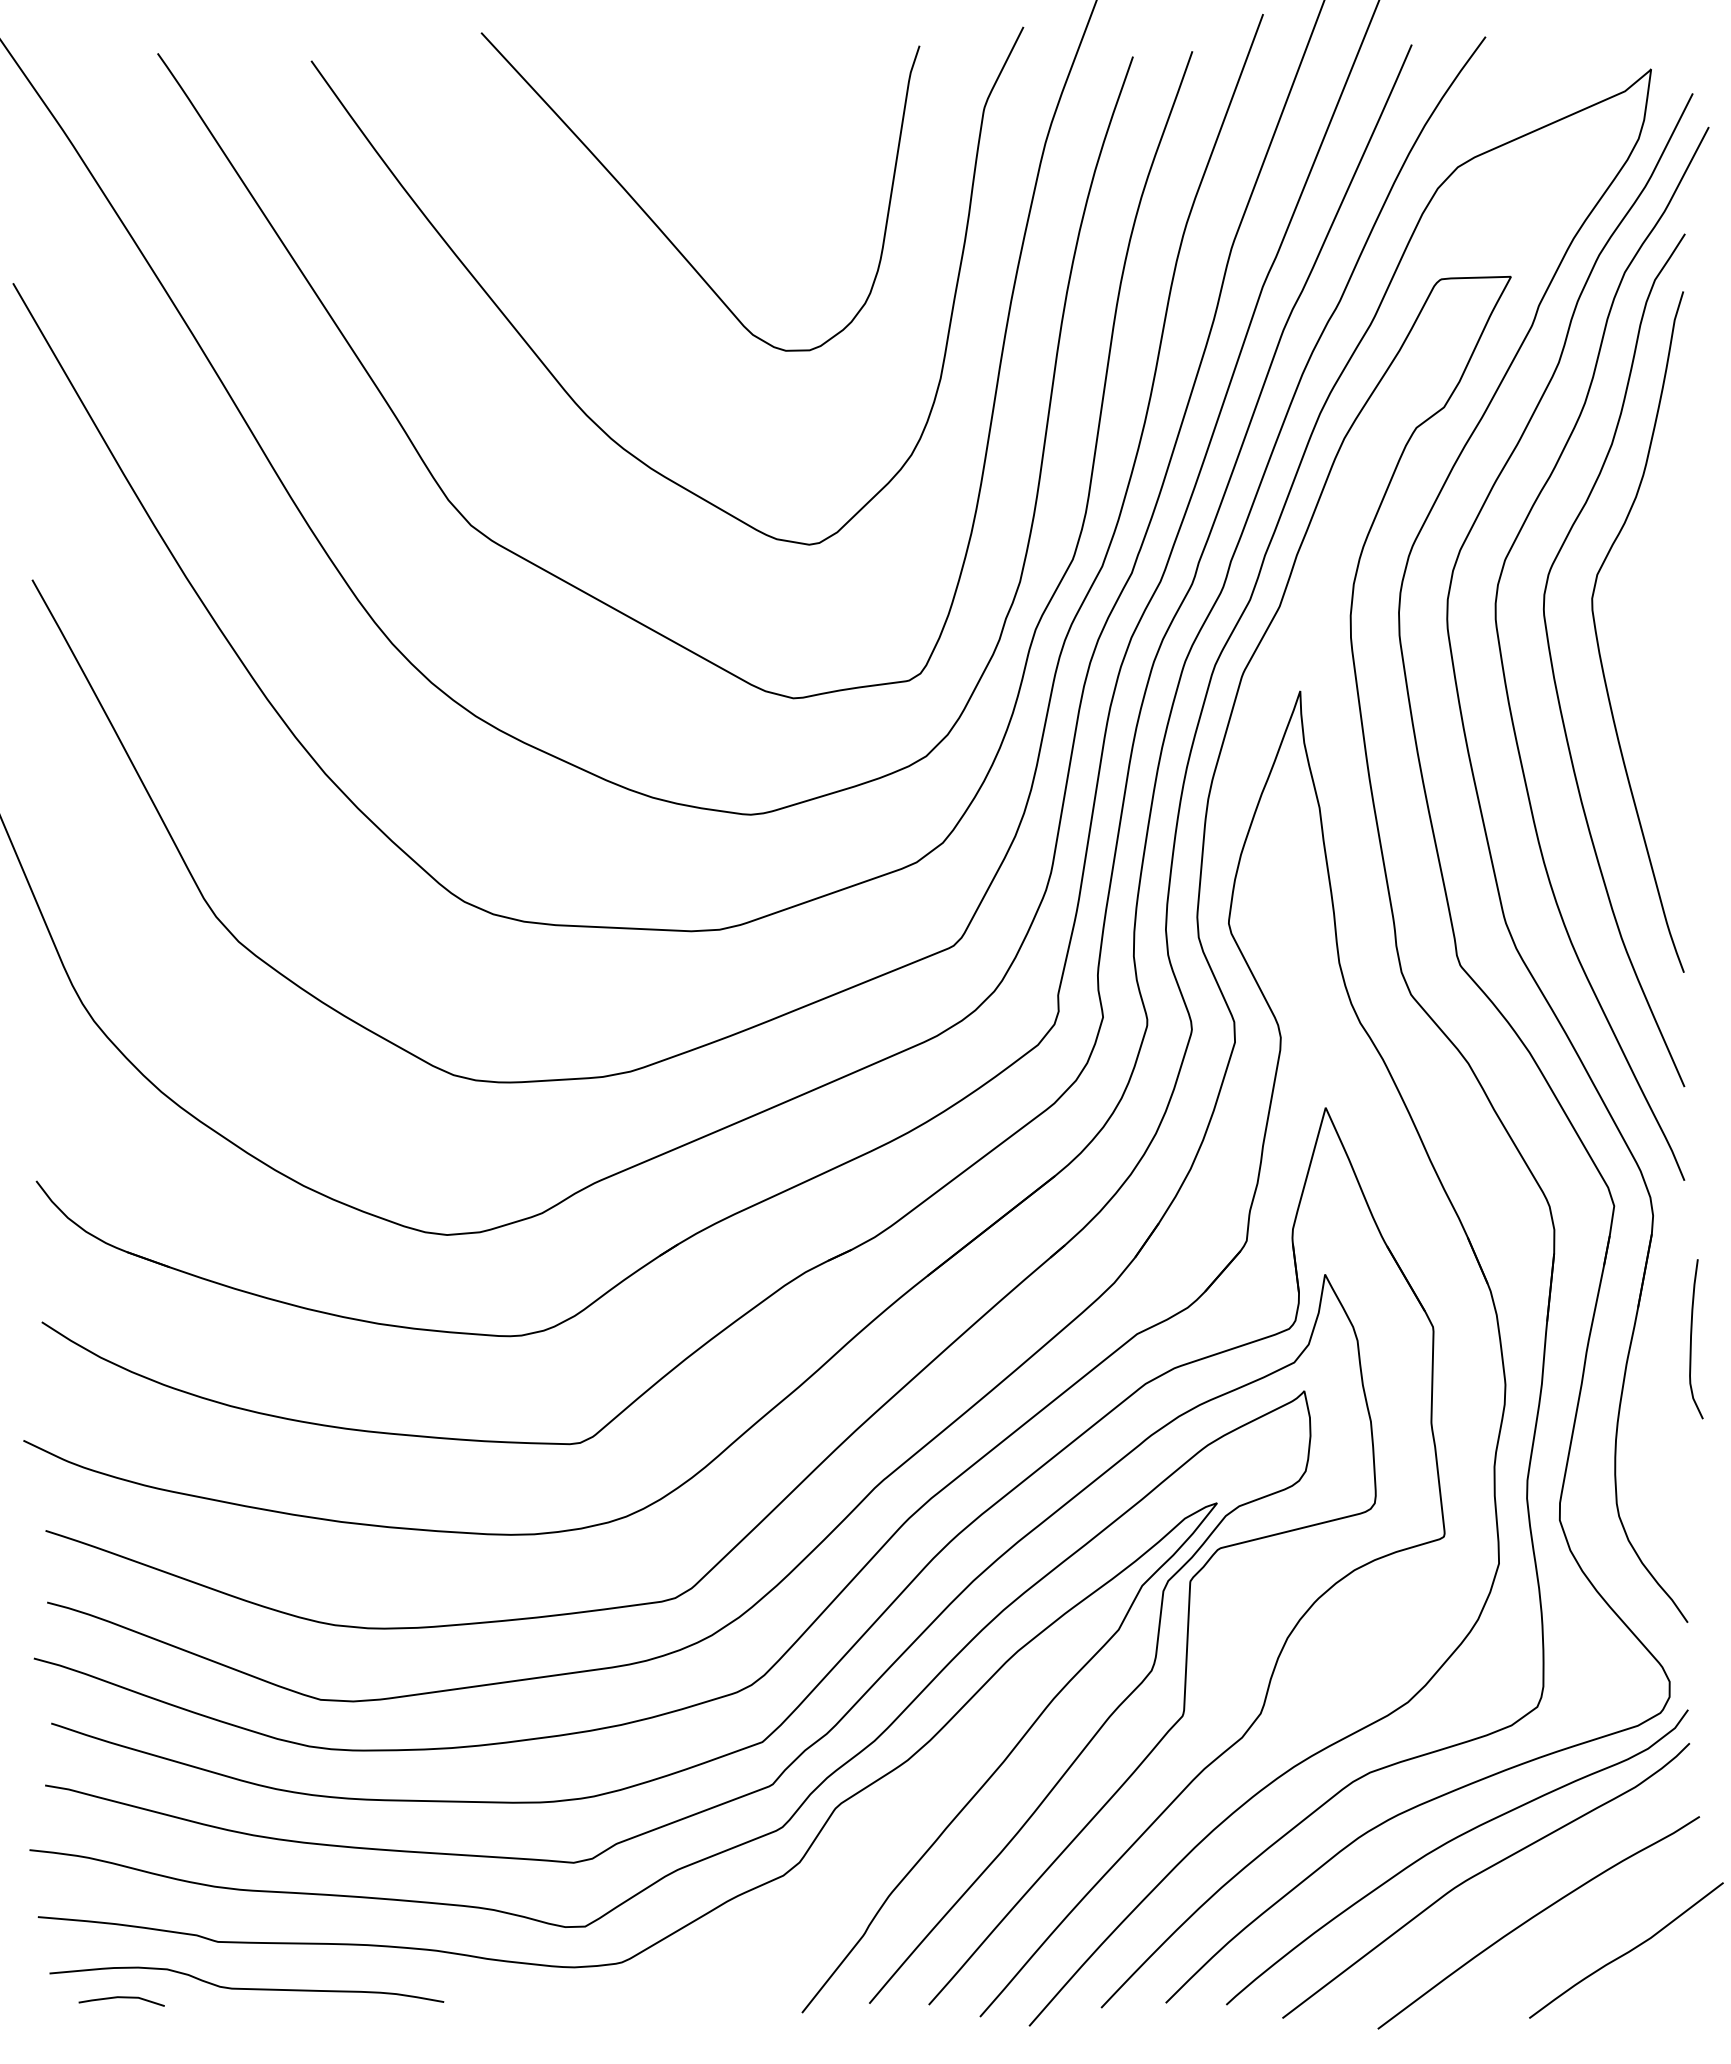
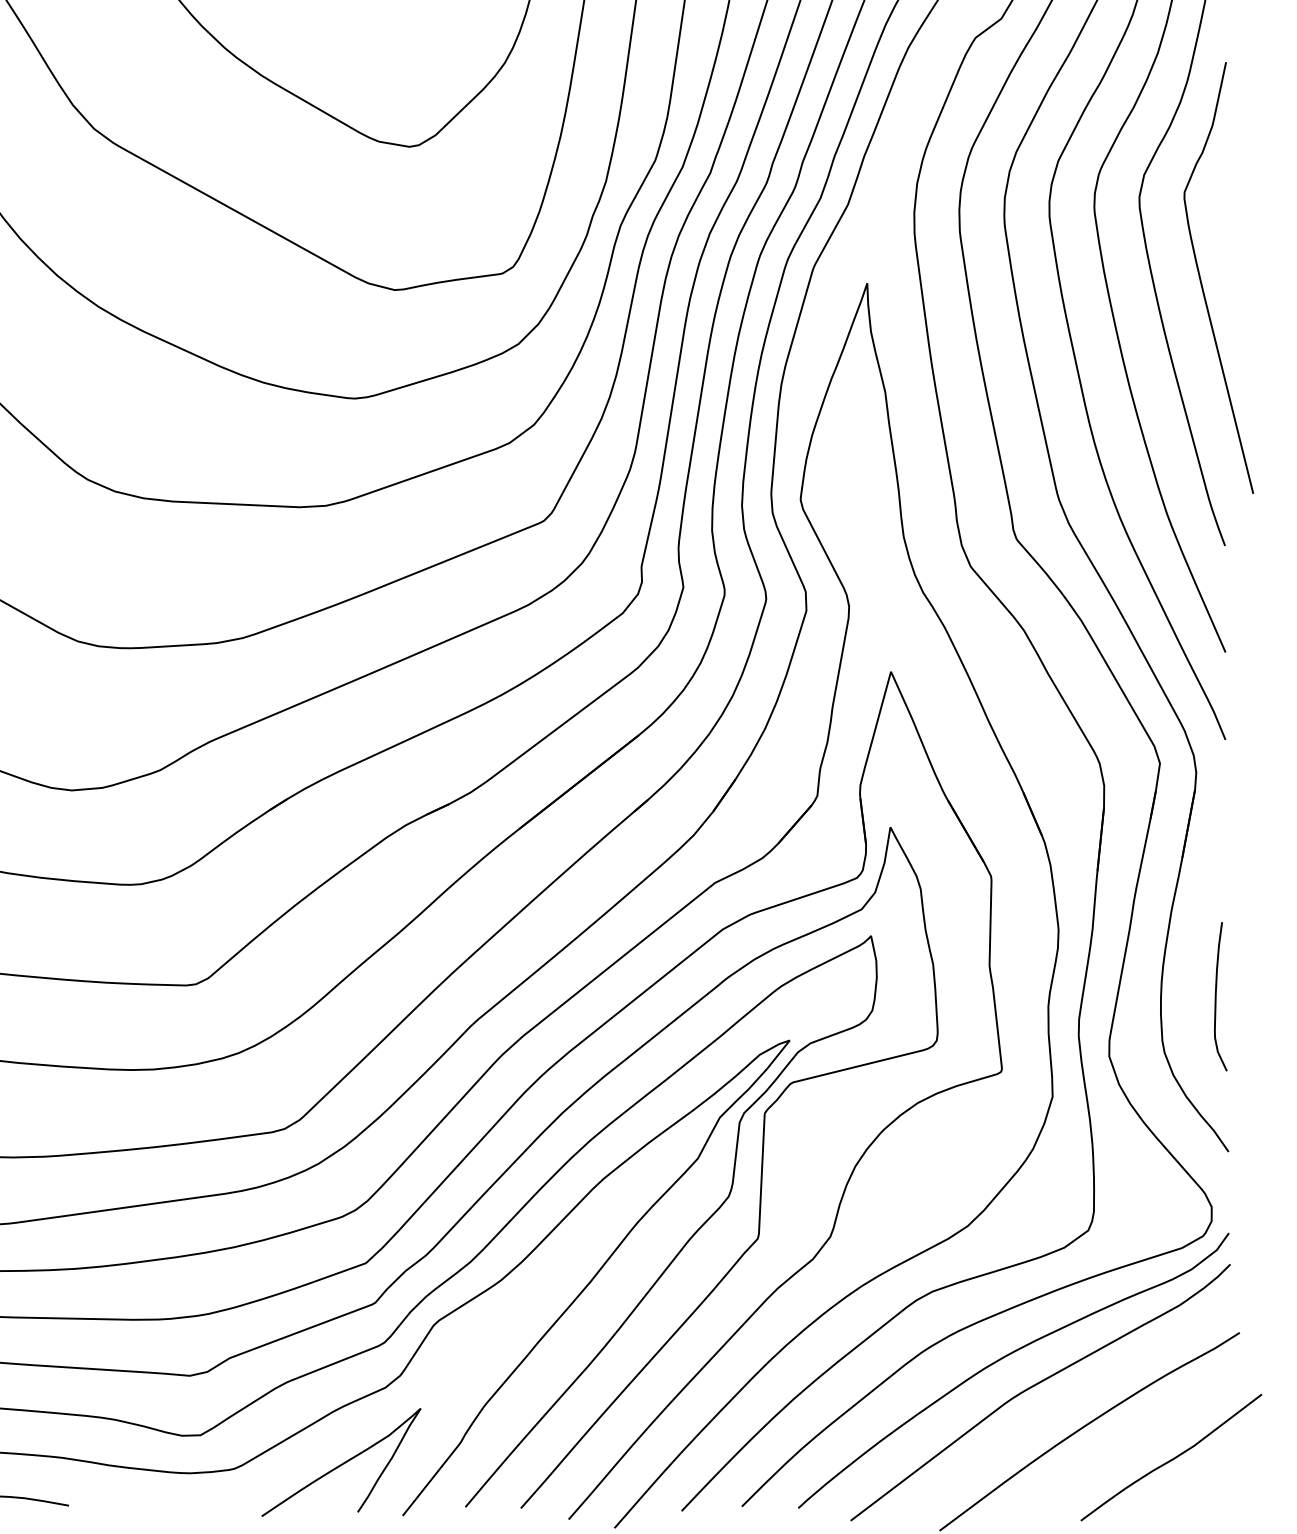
curve: (1659, 690) -> (1202, 282), added
curve: (1691, 1339) -> (1216, 996), moved
curve: (737, 1956) -> (342, 1463), added

